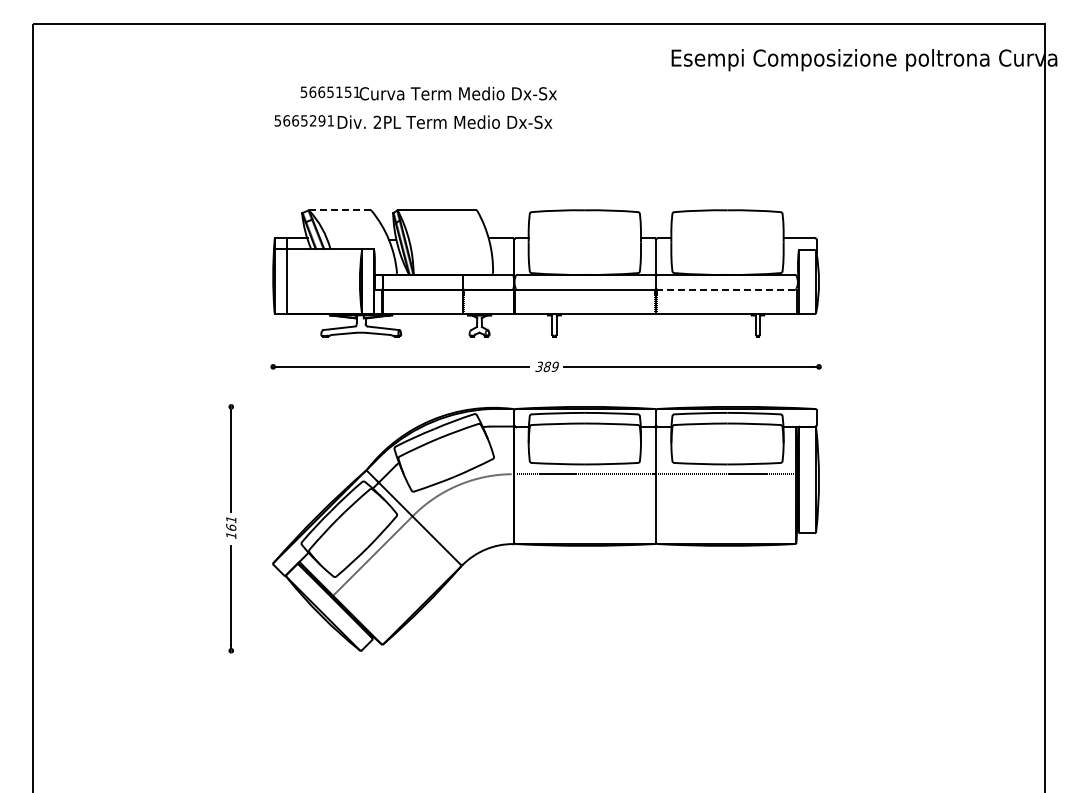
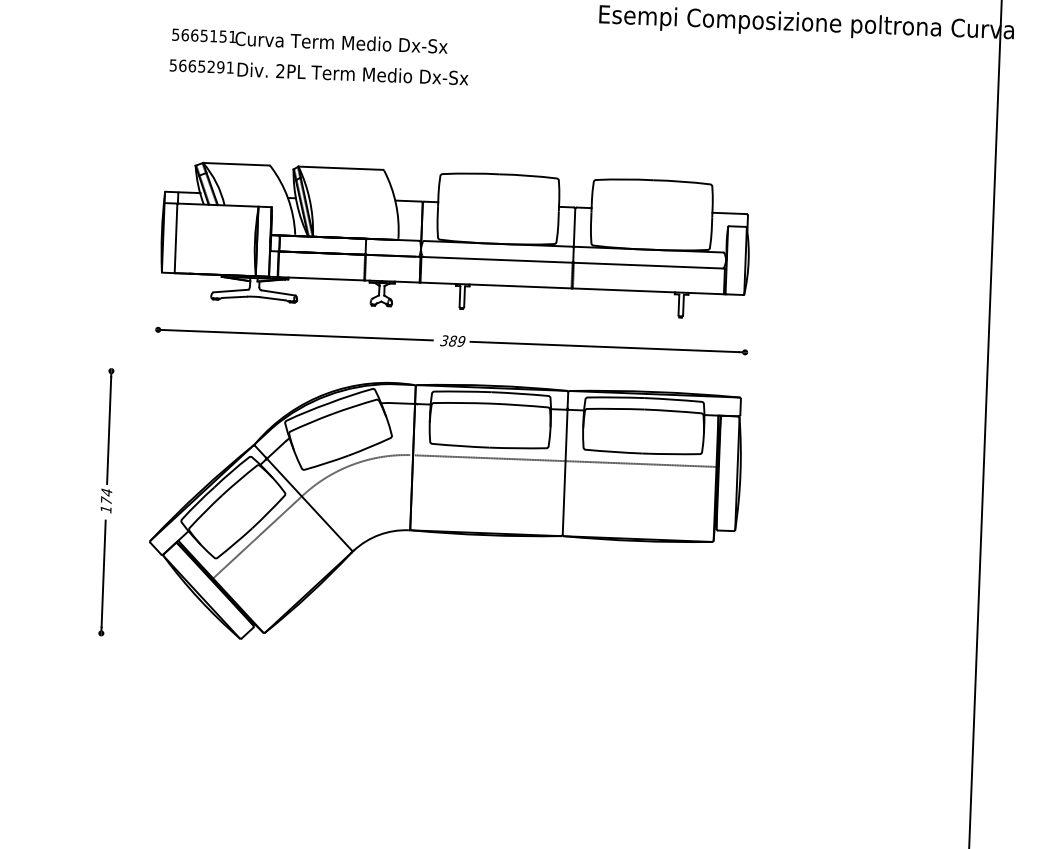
text: (428, 93) -> (309, 41), moved
line: (339, 210) -> (235, 164), dashed -> solid
line: (726, 289) -> (648, 265), dashed -> solid
text: (231, 523) -> (106, 496), 161 -> 174

